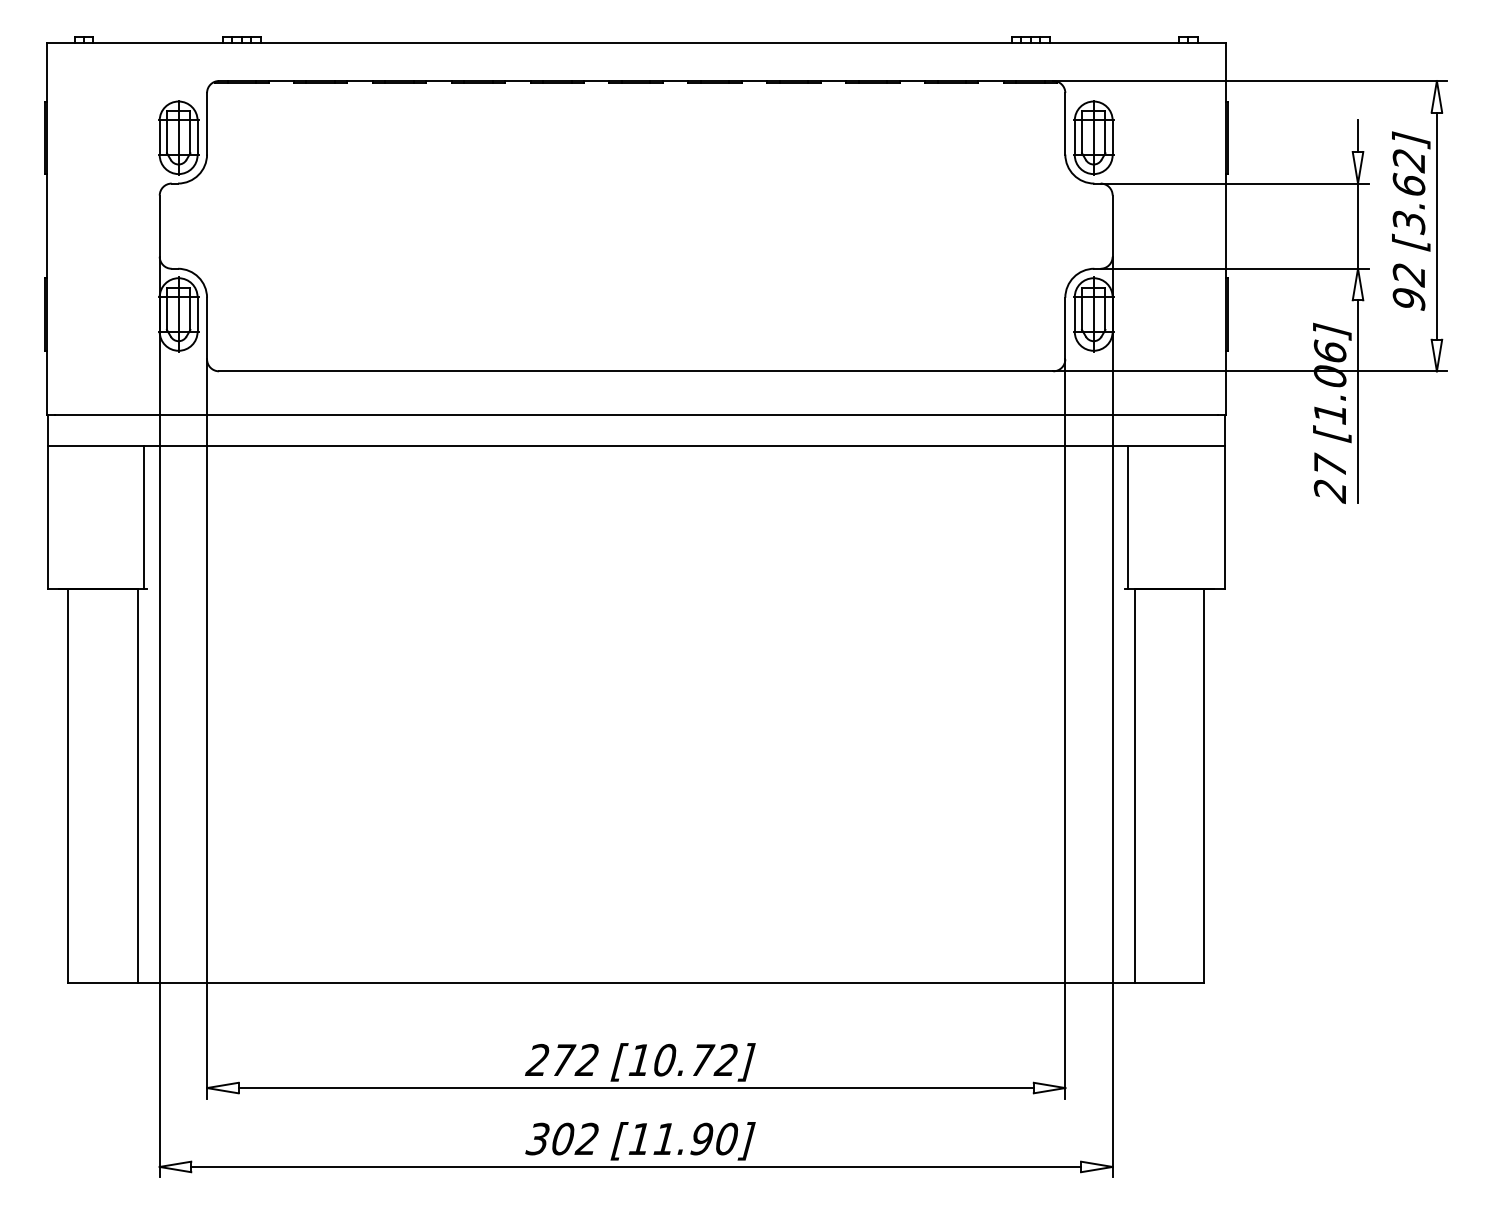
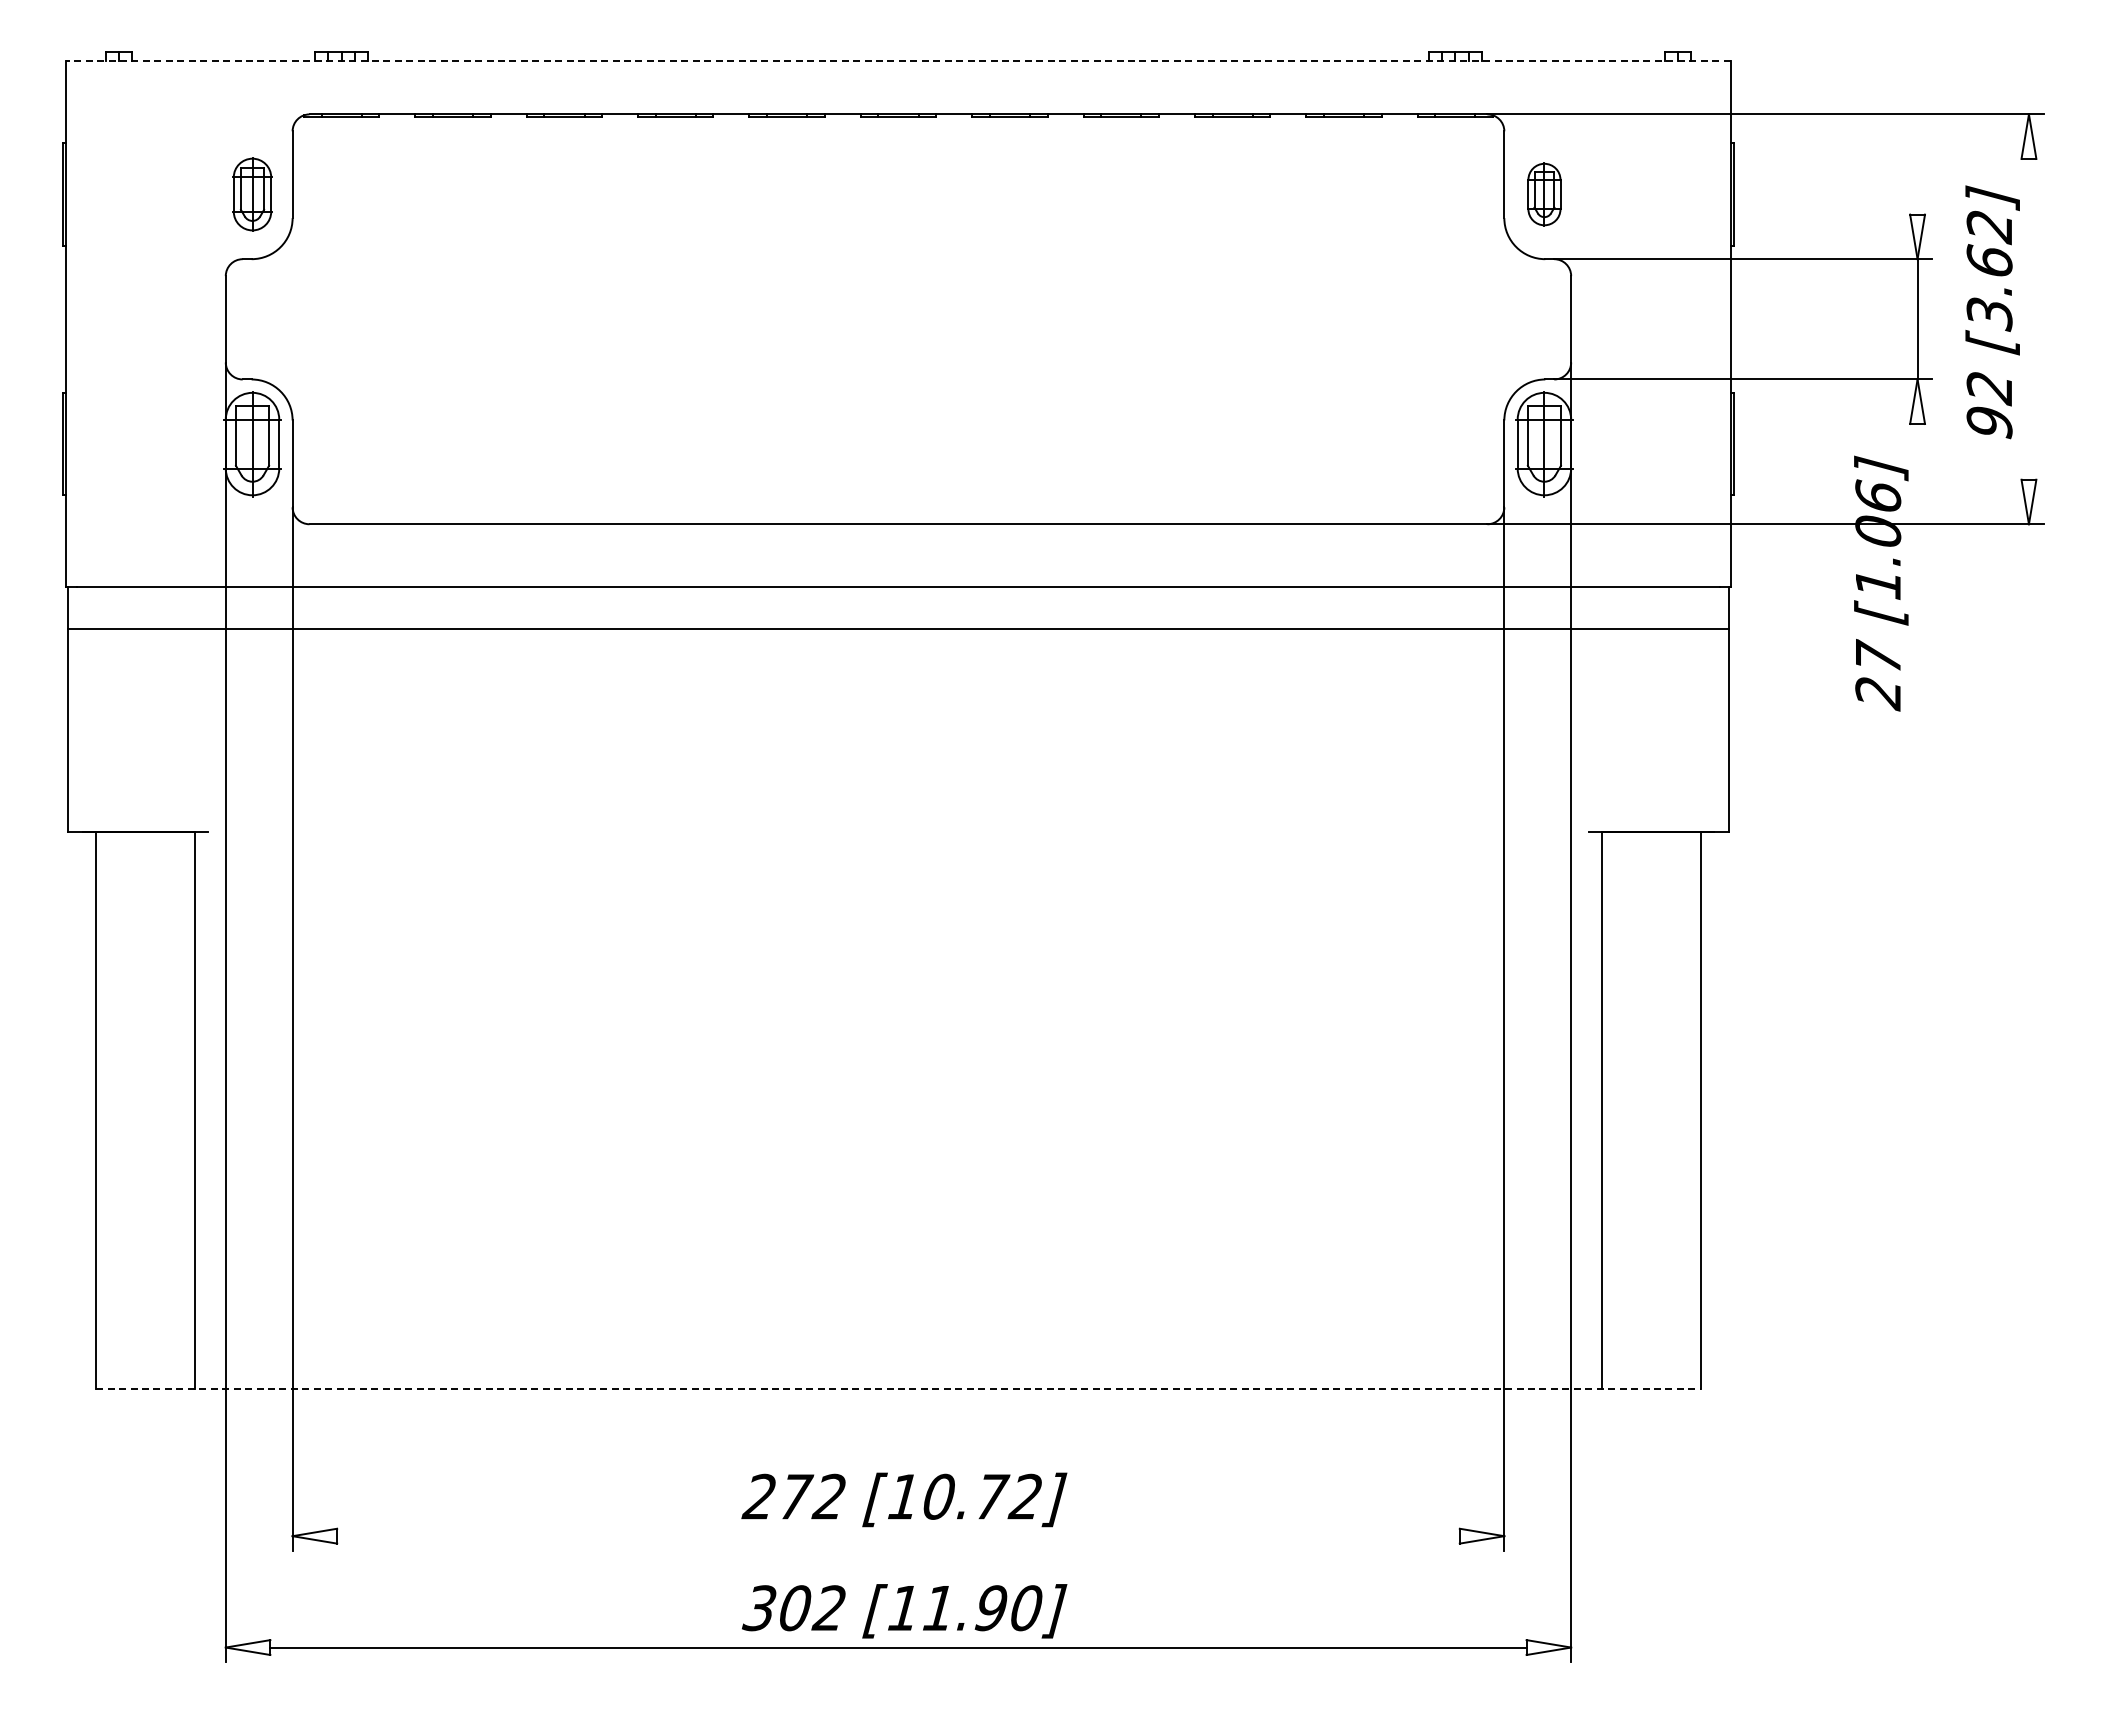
line: (635, 42) -> (897, 60), solid -> dashed
line: (1357, 136) -> (1917, 192), removed
part: (178, 137) -> (252, 194), size x0.7
part: (1093, 137) -> (1544, 194), size x0.6
line: (1436, 225) -> (2028, 318), removed
line: (1357, 401) -> (1917, 567), removed
line: (143, 517) -> (203, 730), removed
line: (1128, 517) -> (1593, 730), removed
line: (636, 983) -> (898, 1388), solid -> dashed
line: (636, 1088) -> (898, 1536), removed

